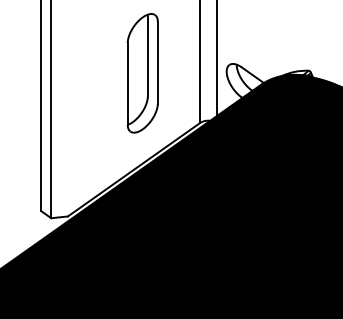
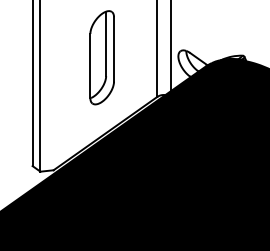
part: (142, 73) -> (101, 57), moved

